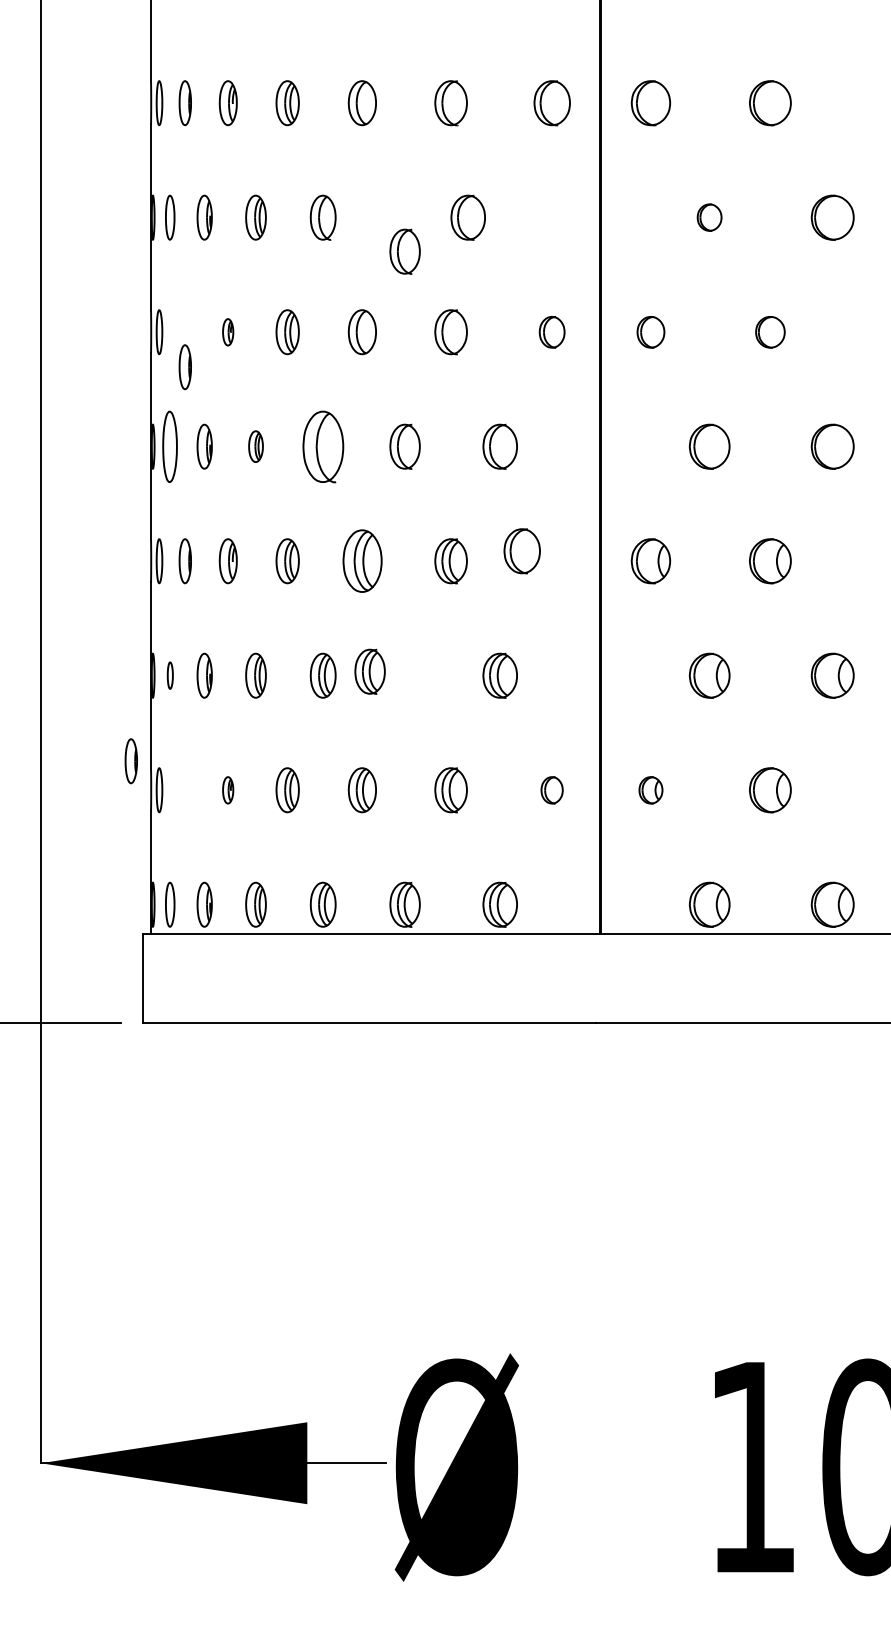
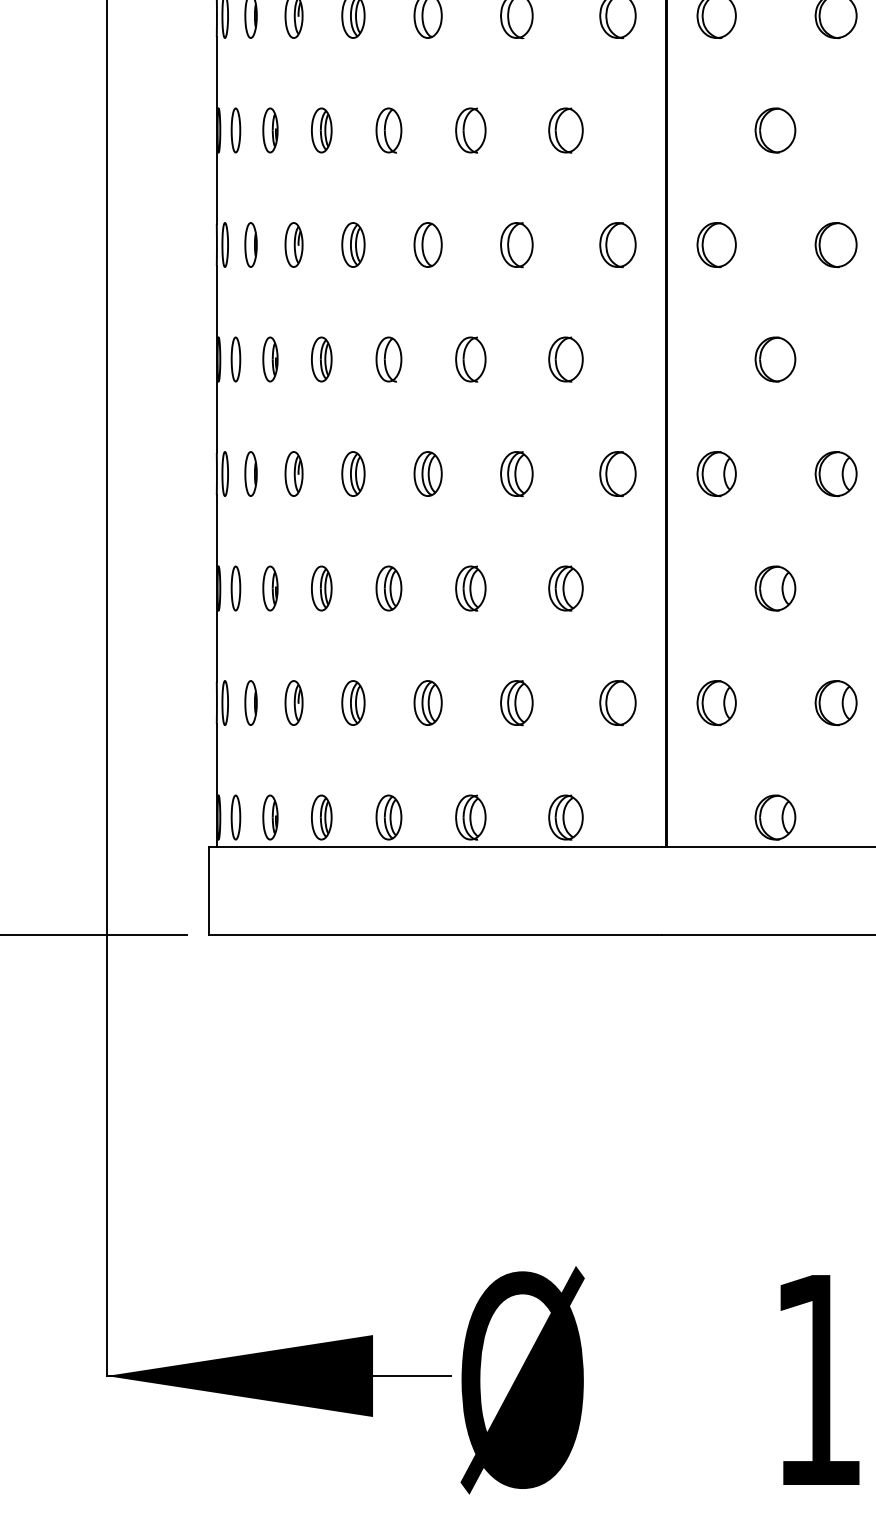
part: (467, 217) -> (565, 130), moved
part: (709, 217) -> (775, 130), size x1.67
part: (404, 251) -> (470, 130), moved
part: (227, 332) -> (293, 245), size x1.67
part: (551, 332) -> (617, 245), size x1.43
part: (650, 332) -> (716, 245), size x1.43
part: (770, 332) -> (836, 245), size x1.43
part: (184, 367) -> (250, 245), moved
part: (170, 446) -> (236, 359), size x0.62
part: (255, 446) -> (321, 359), size x1.43
part: (322, 446) -> (388, 359), size x0.62
part: (521, 551) -> (617, 474), moved
part: (361, 561) -> (427, 474), size x0.71
part: (369, 671) -> (470, 588), moved
part: (170, 675) -> (236, 588), size x1.67
part: (130, 761) -> (250, 703), moved
part: (227, 790) -> (293, 703), size x1.67
part: (551, 790) -> (617, 703), size x1.67
part: (650, 790) -> (716, 703), size x1.67

